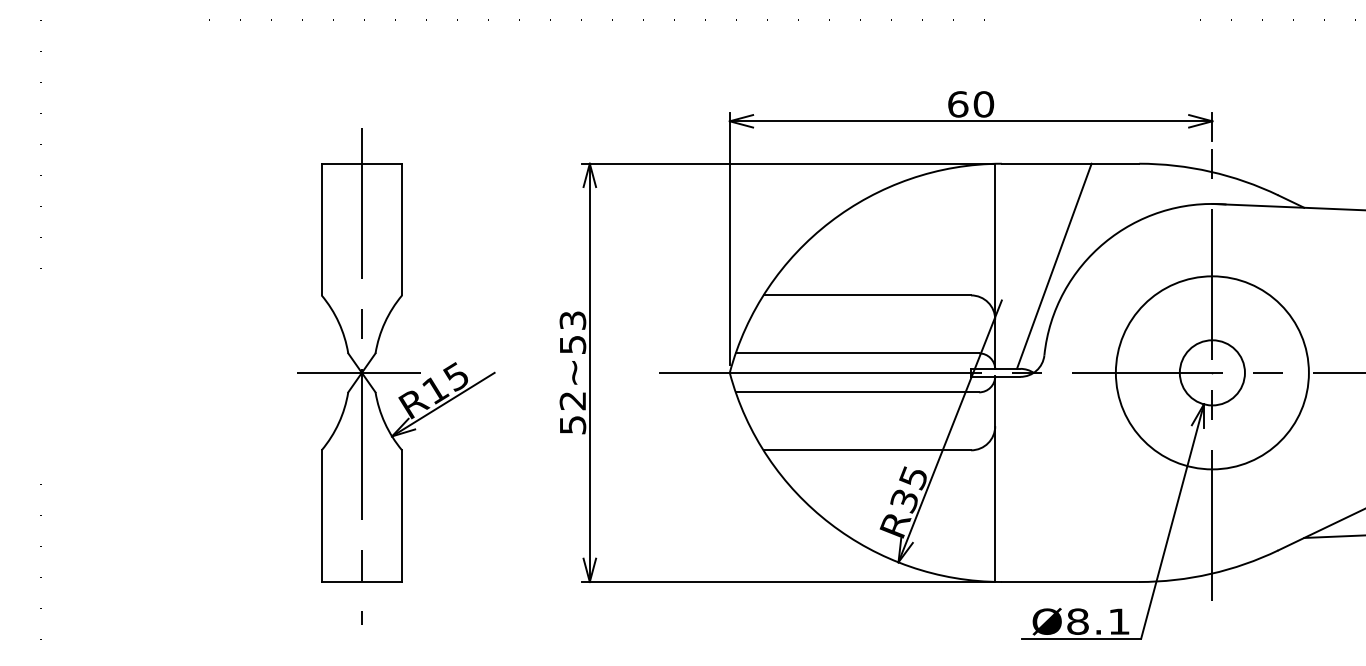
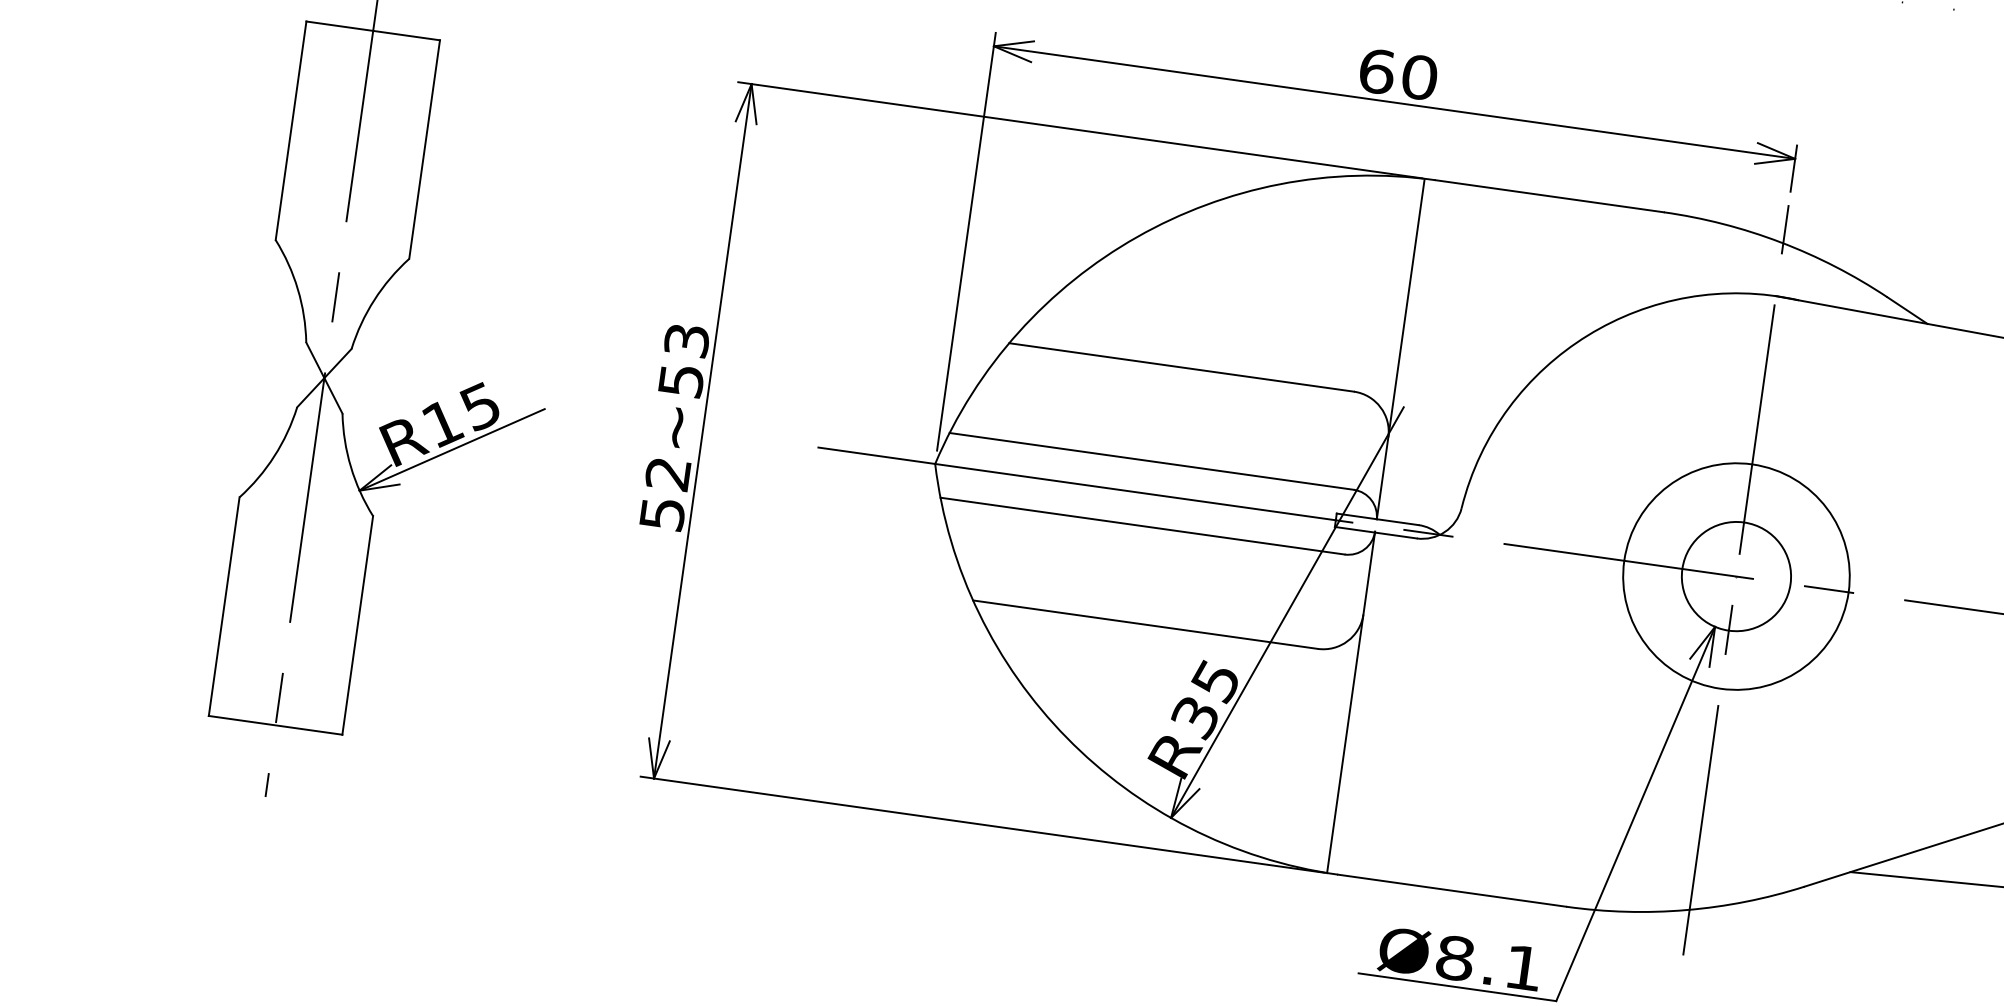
line: (1053, 265) -> (1497, 361), removed
line: (358, 372) -> (318, 376), removed
circle: (1211, 372) -> (1735, 575), size x0.7

